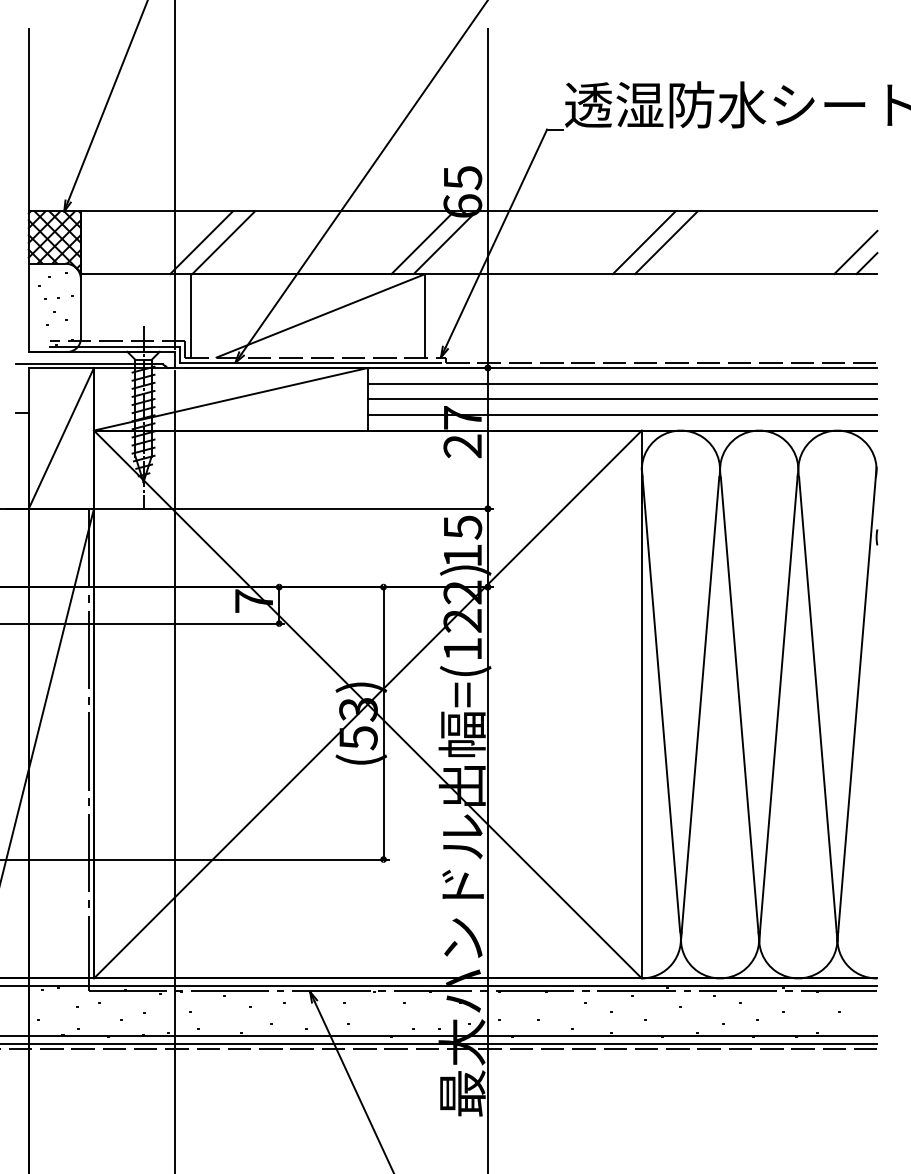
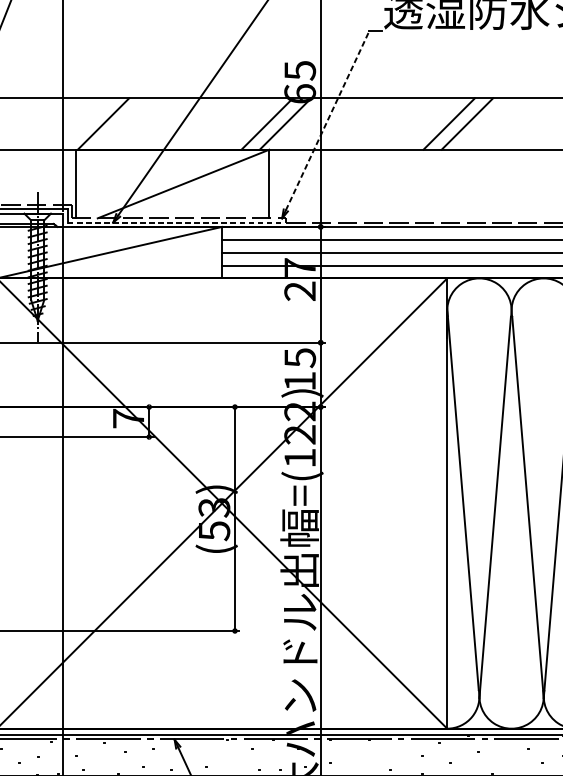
line: (496, 238) -> (327, 120), solid -> dashed
line: (201, 242) -> (85, 123), removed
line: (311, 362) -> (175, 222), solid -> dashed

